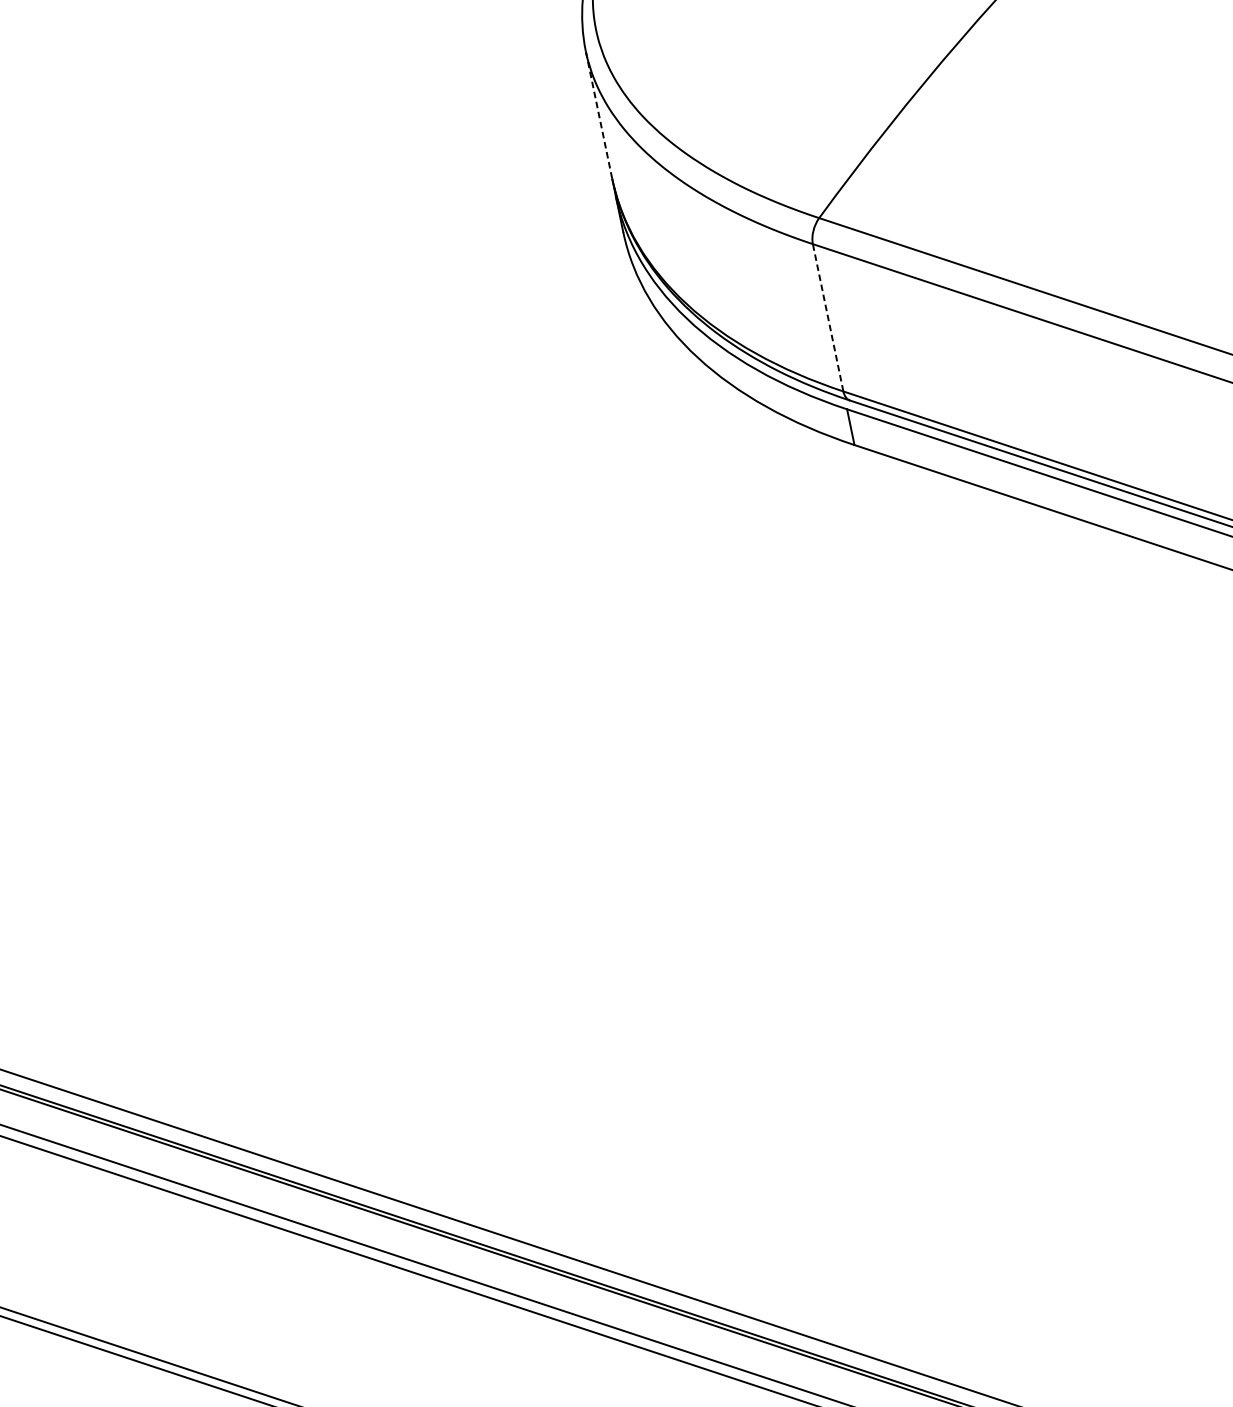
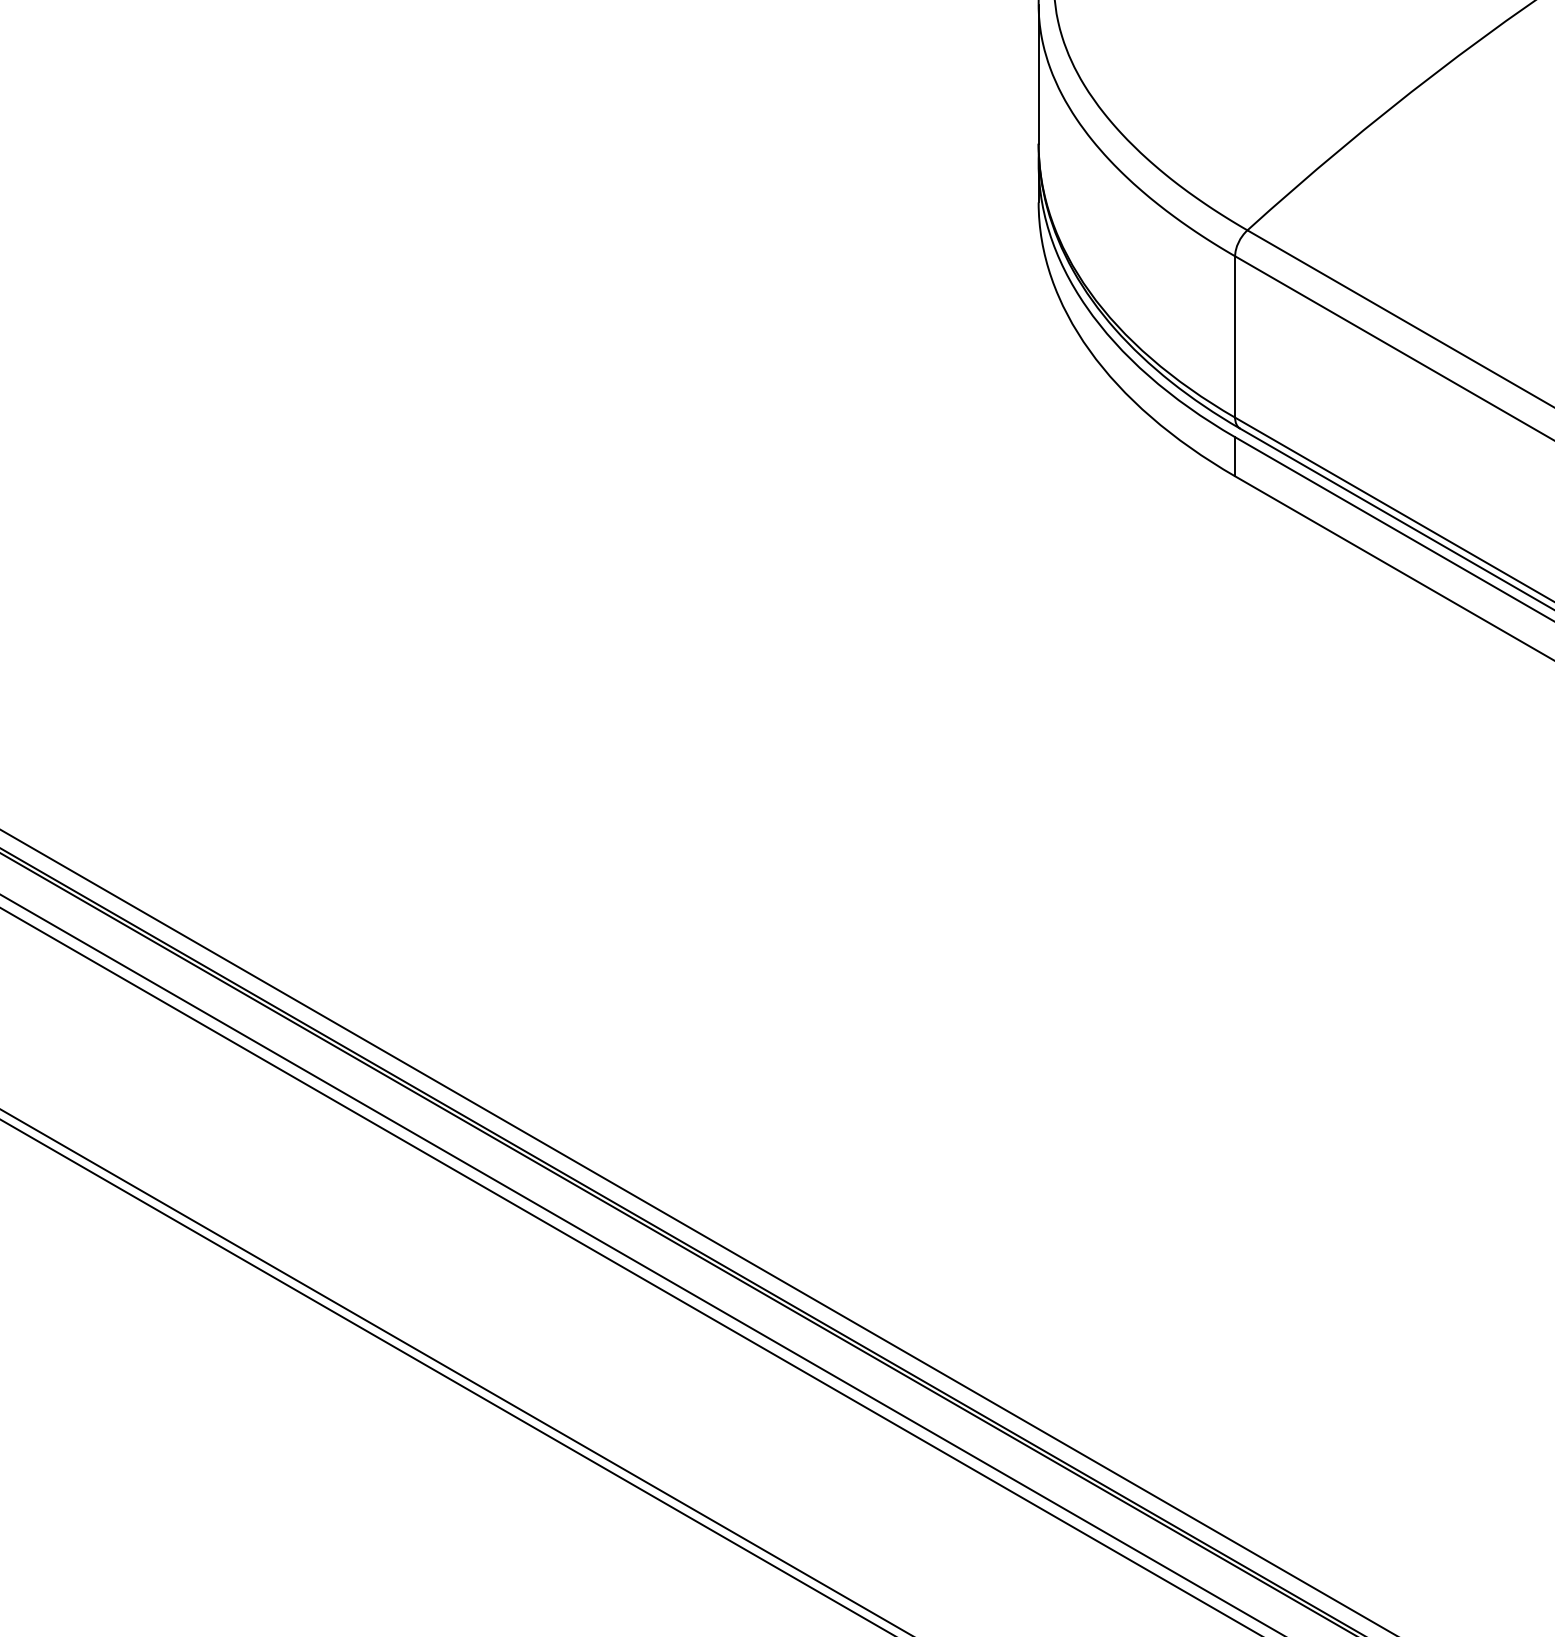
line: (598, 115) -> (1038, 74), dashed -> solid
line: (828, 317) -> (1235, 336), dashed -> solid

